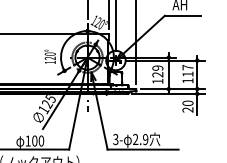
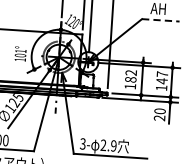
line: (183, 15) -> (161, 20), solid -> dashed
text: (49, 55) -> (19, 52), 120° -> 101°
text: (157, 71) -> (130, 76), 129 -> 182
text: (187, 74) -> (161, 81), 117 -> 147

